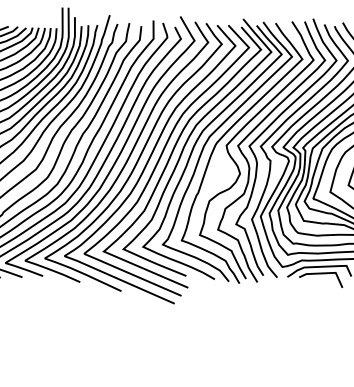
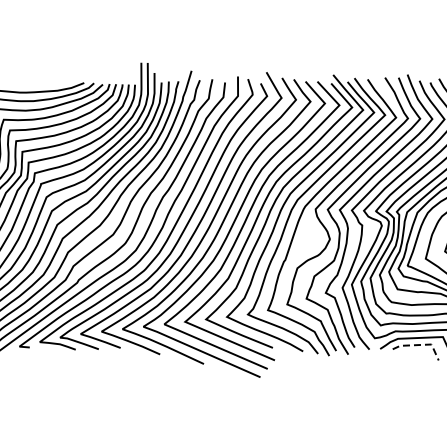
line: (325, 272) -> (420, 344), solid -> dashed

